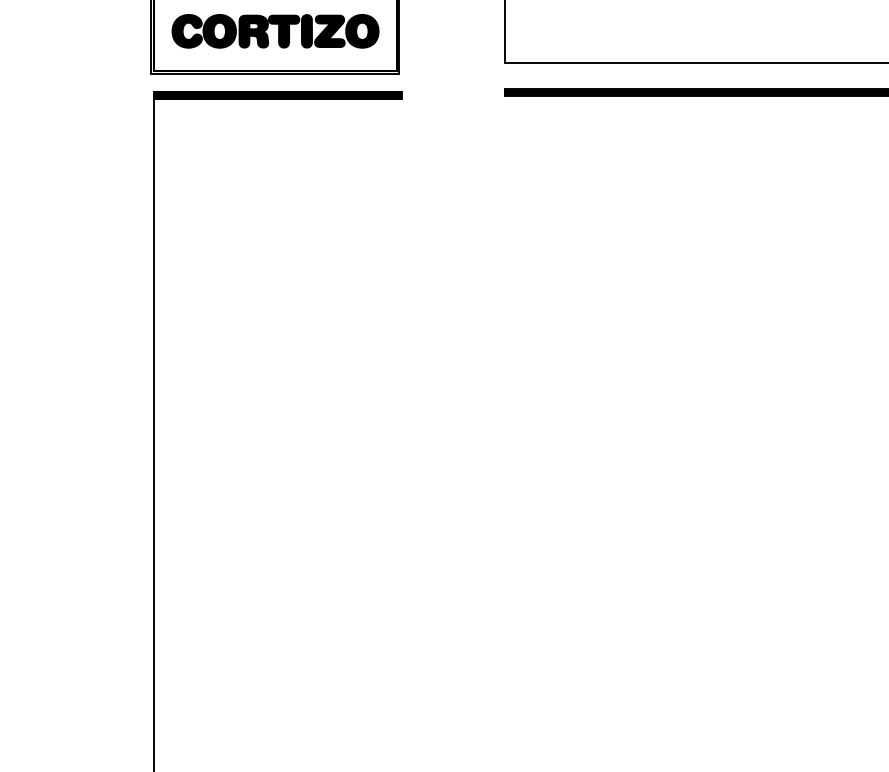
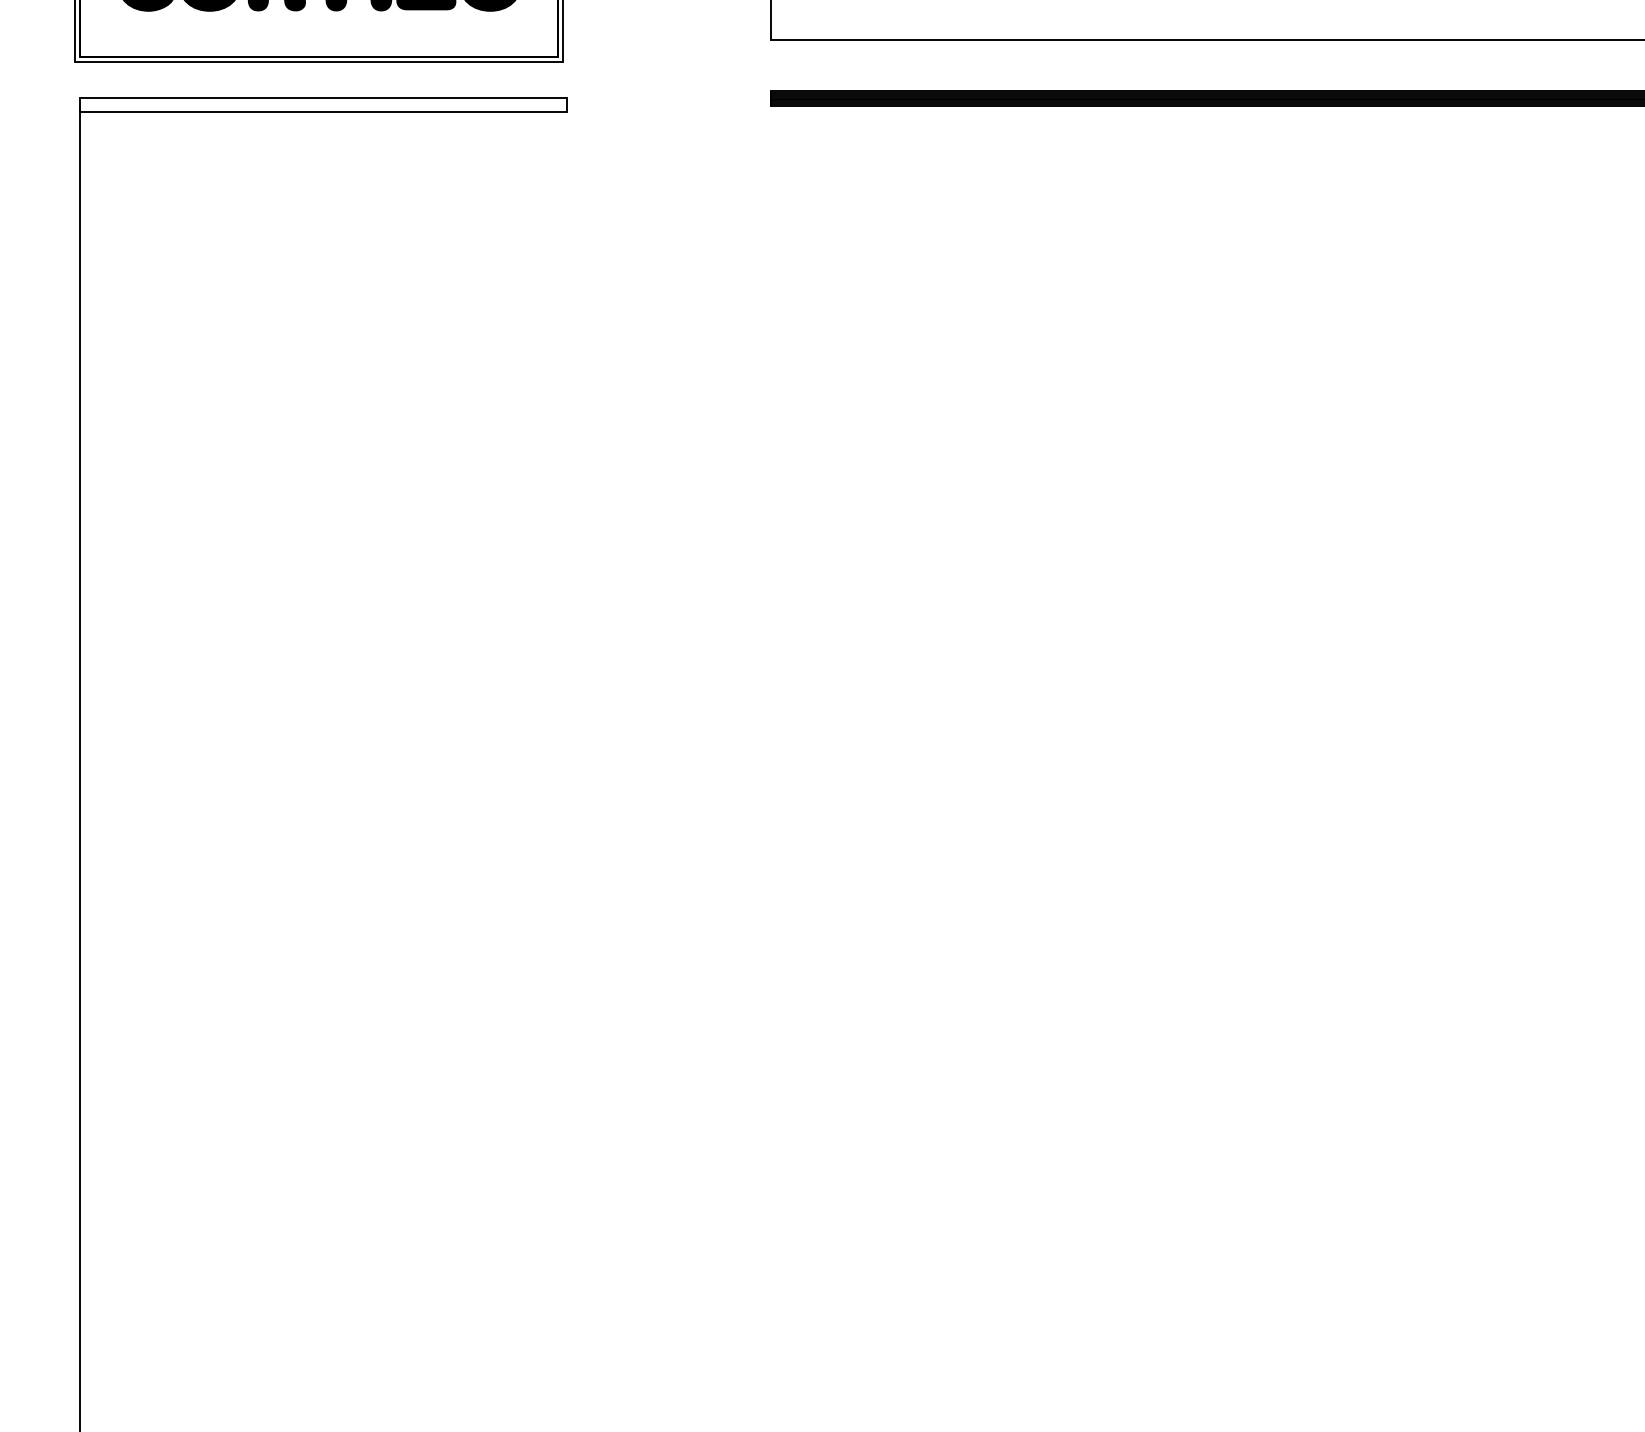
hatch: (277, 94) -> (323, 102), removed

